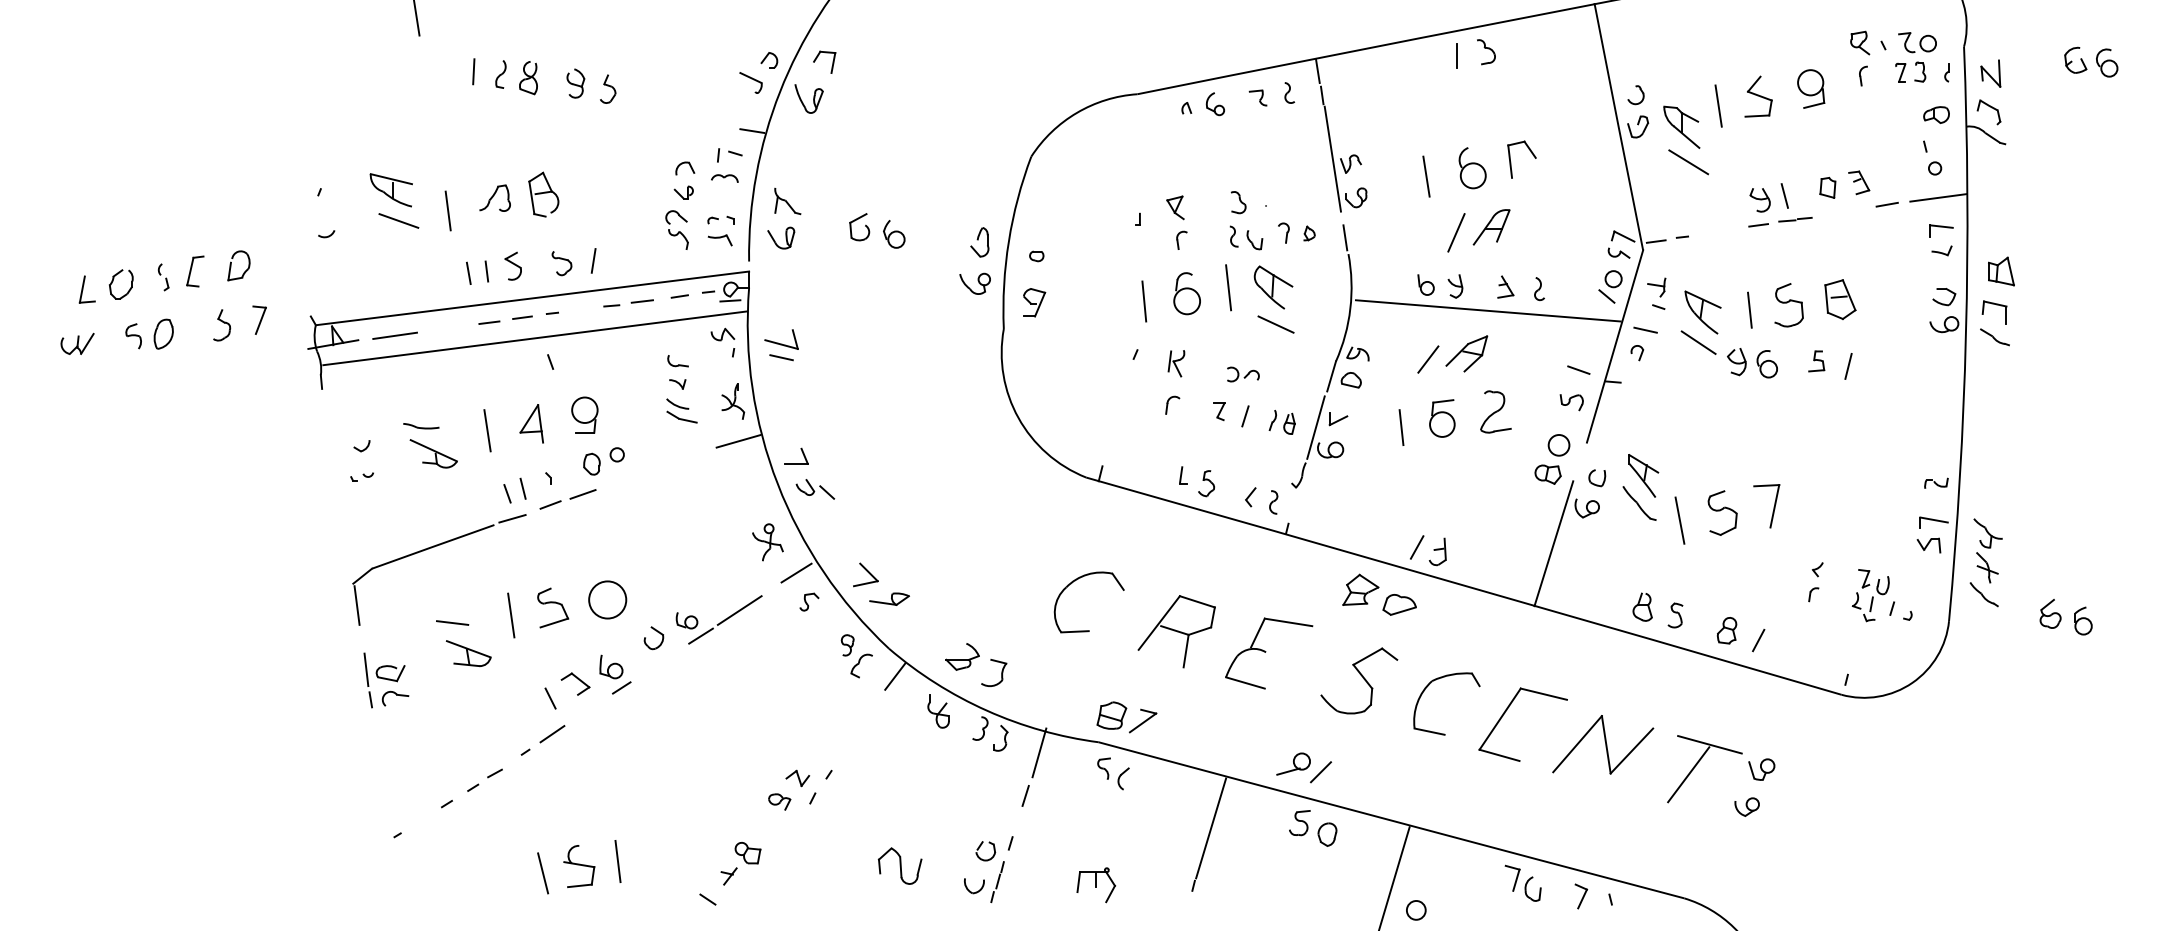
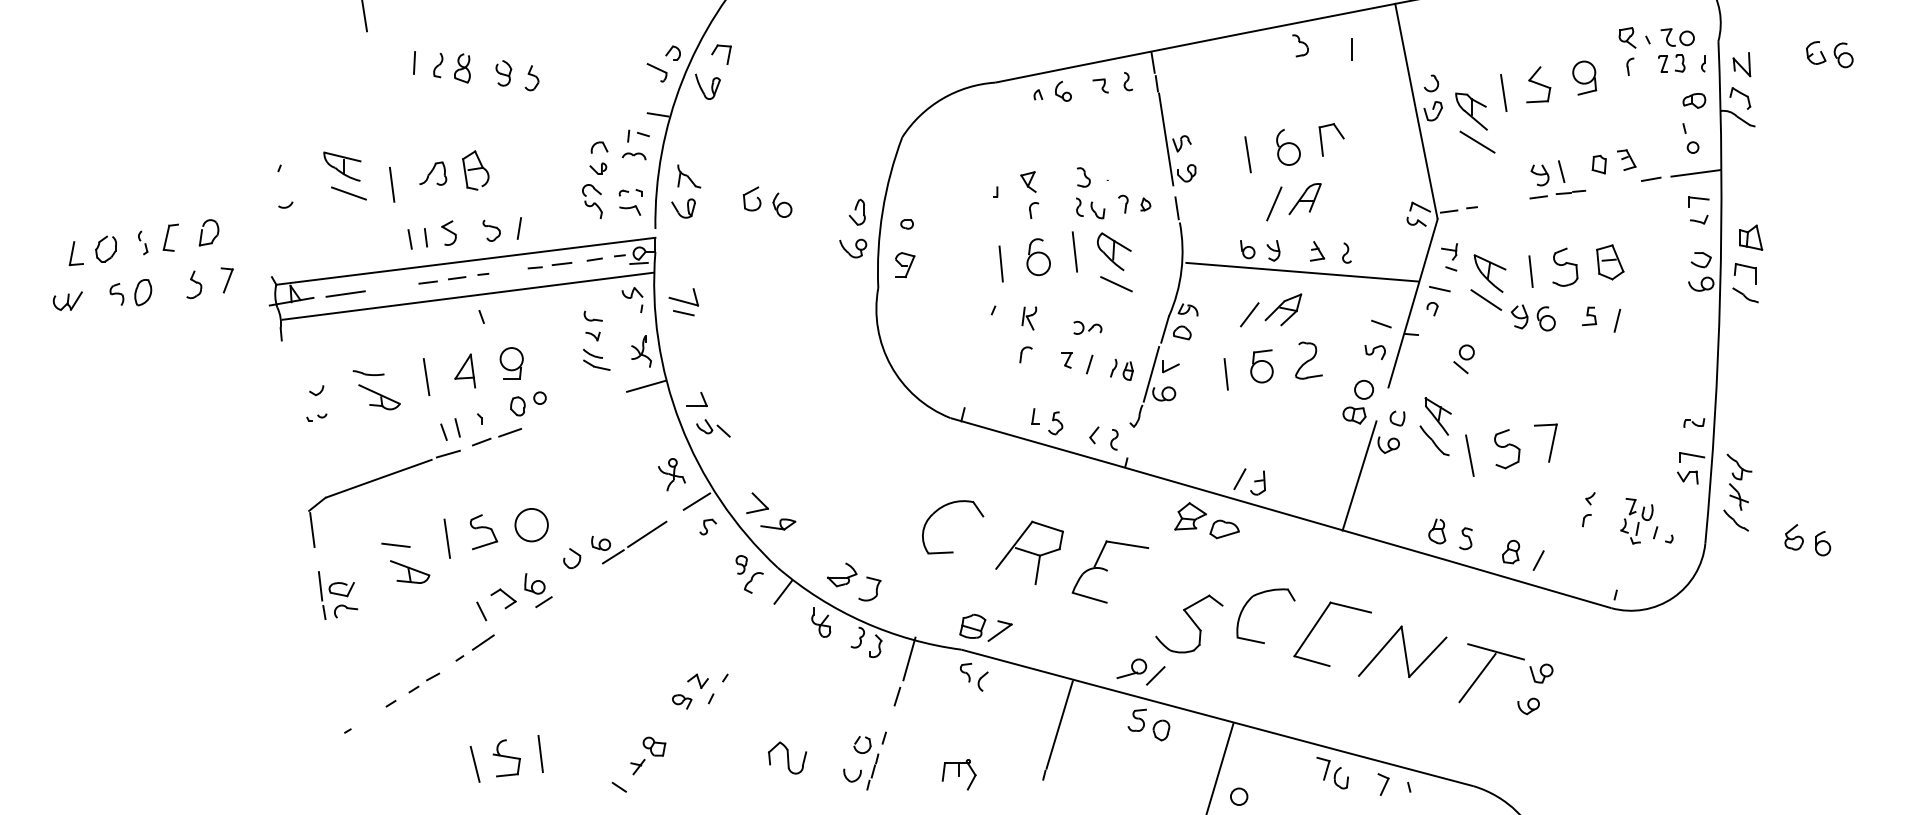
line: (1456, 56) -> (1351, 49), moved
part: (1609, 287) -> (1463, 359), moved
part: (1359, 680) -> (1189, 623), moved

